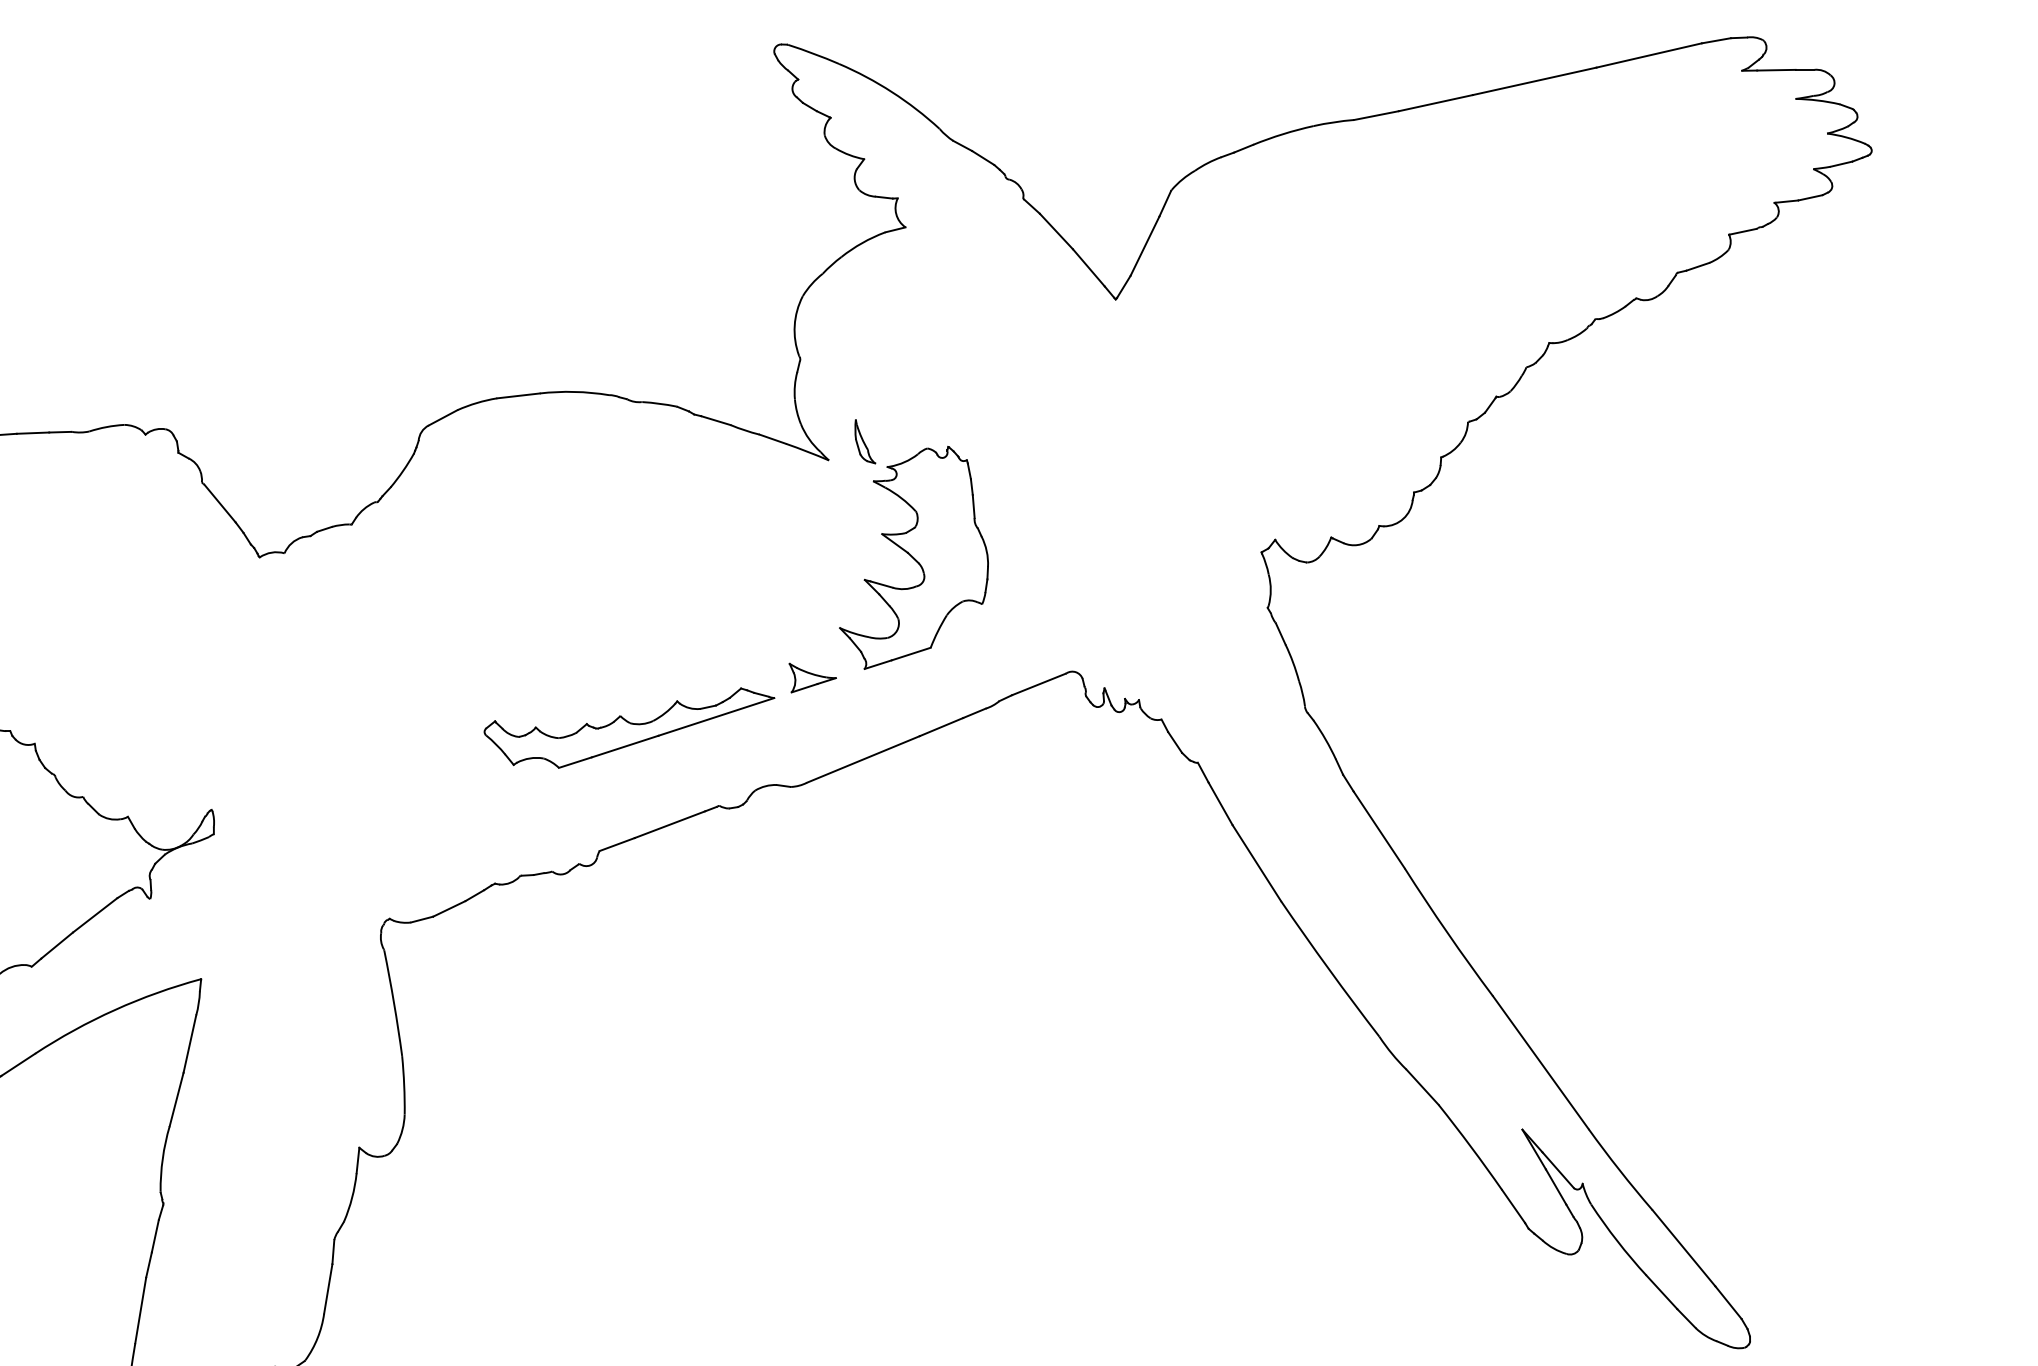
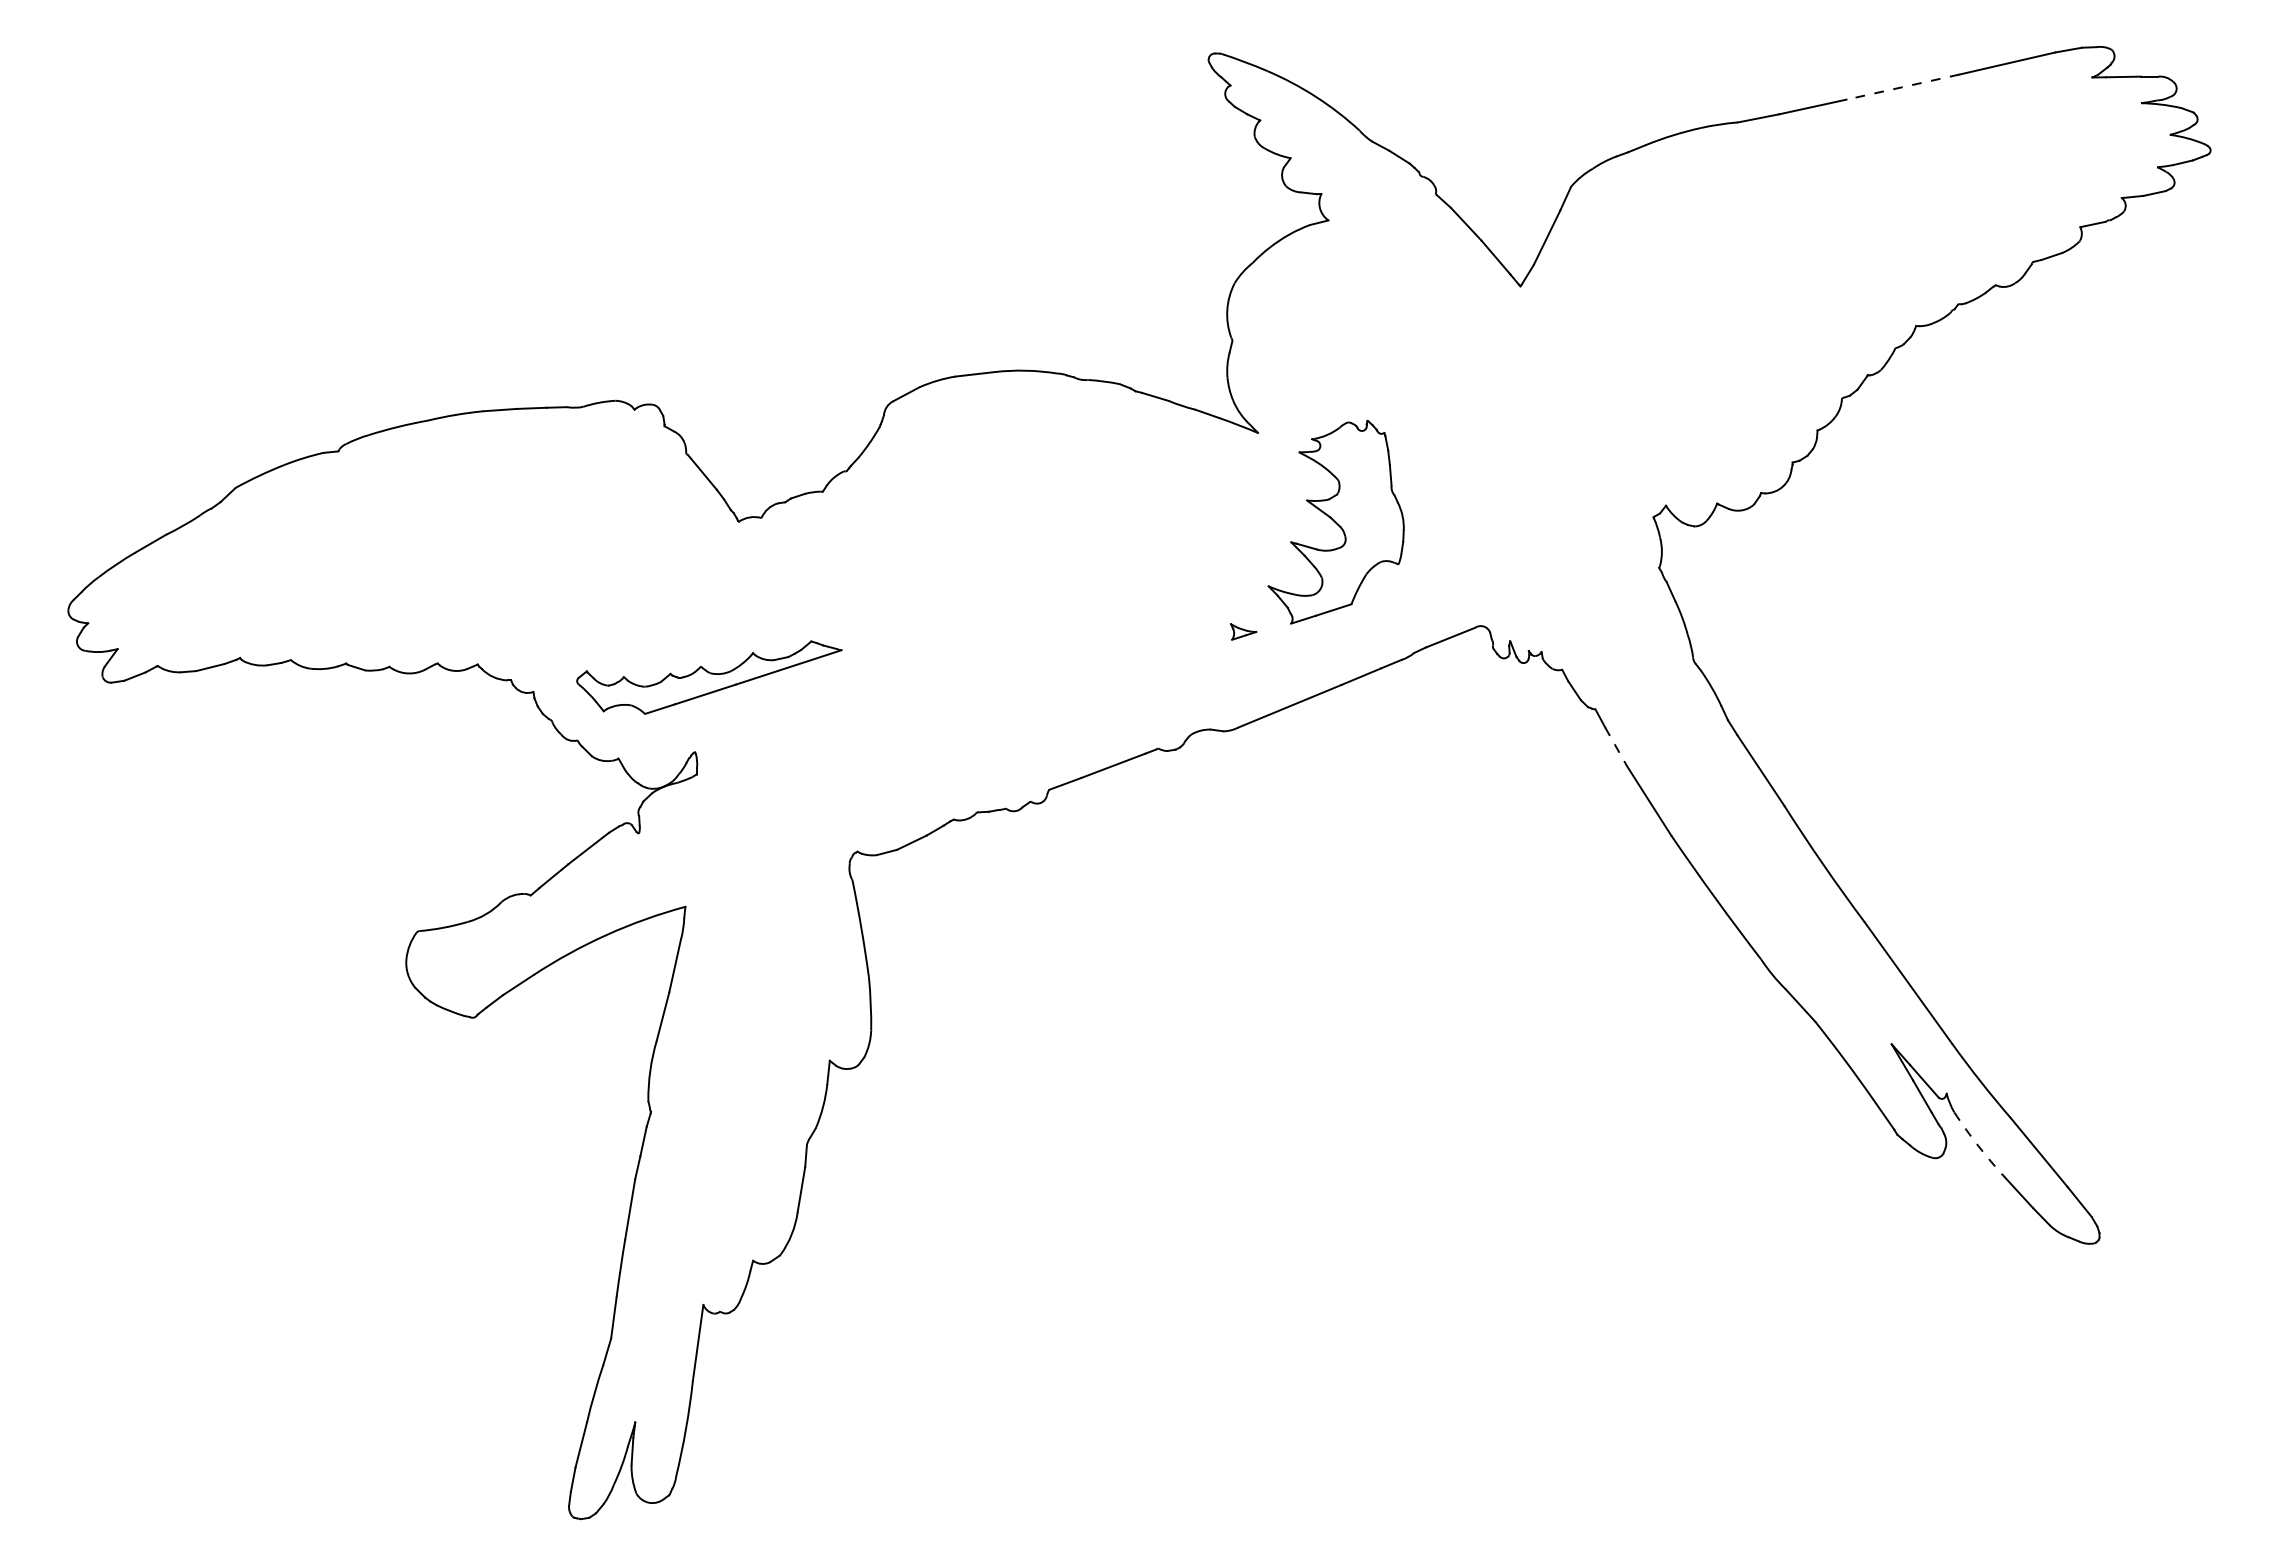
line: (1534, 81) -> (1902, 87), solid -> dashed
part: (865, 441) -> (1291, 415), removed
part: (812, 677) -> (1243, 631), size x0.6
part: (629, 727) -> (709, 677), moved
line: (1221, 804) -> (1616, 747), solid -> dashed
arc: (1617, 1241) -> (1978, 1146), solid -> dashed

